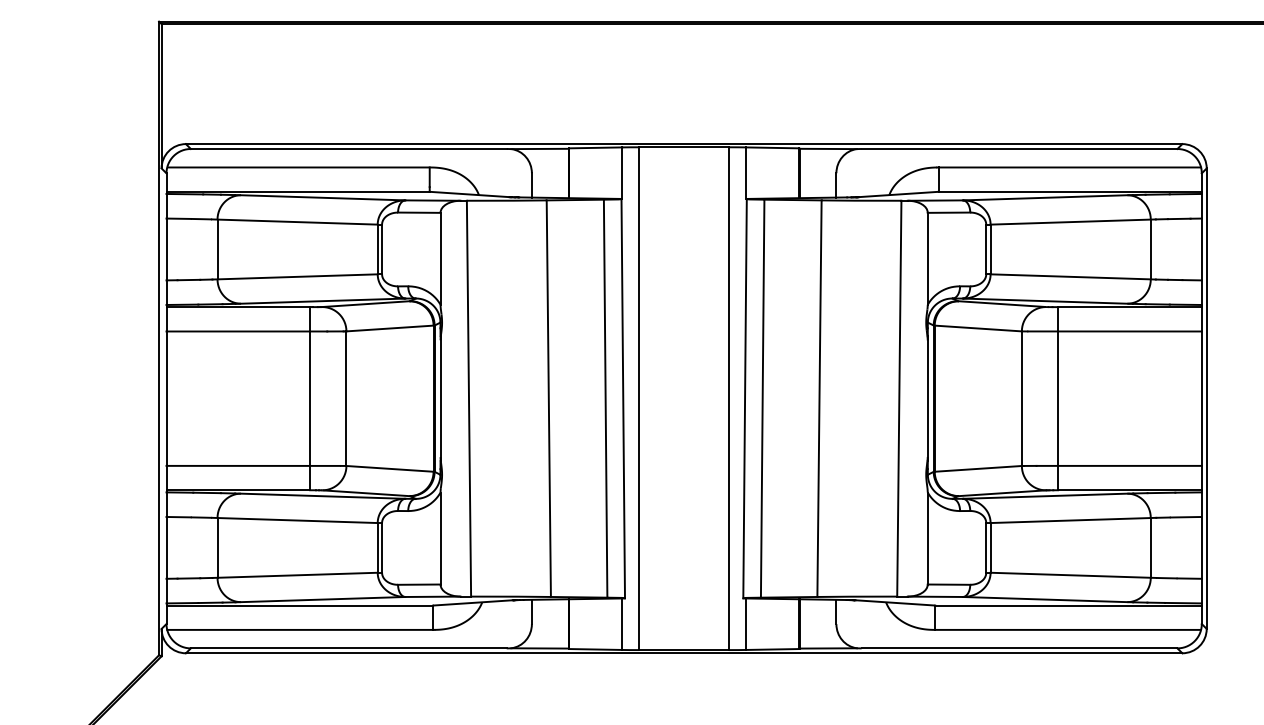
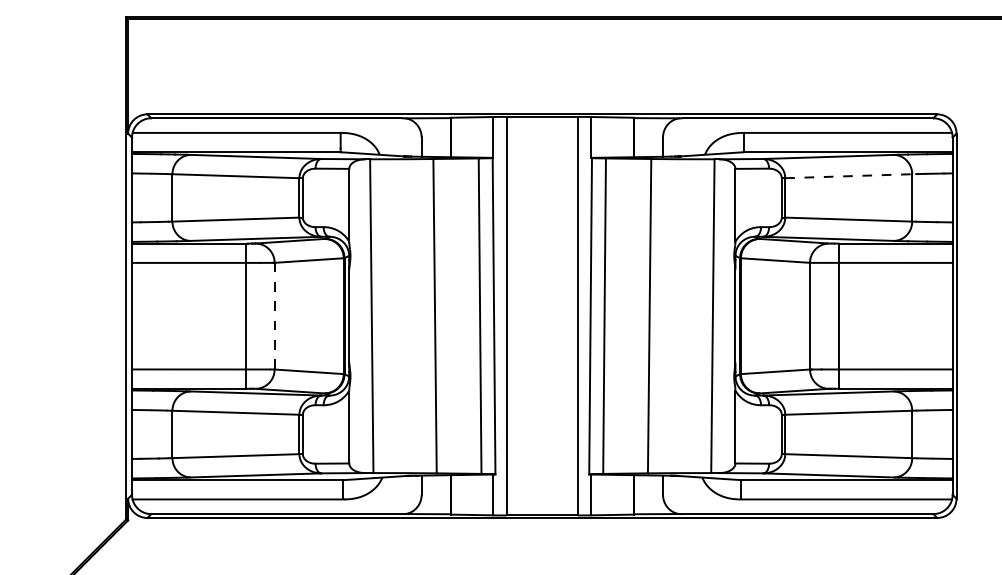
line: (1072, 222) -> (850, 176), solid -> dashed
line: (346, 399) -> (274, 316), solid -> dashed

